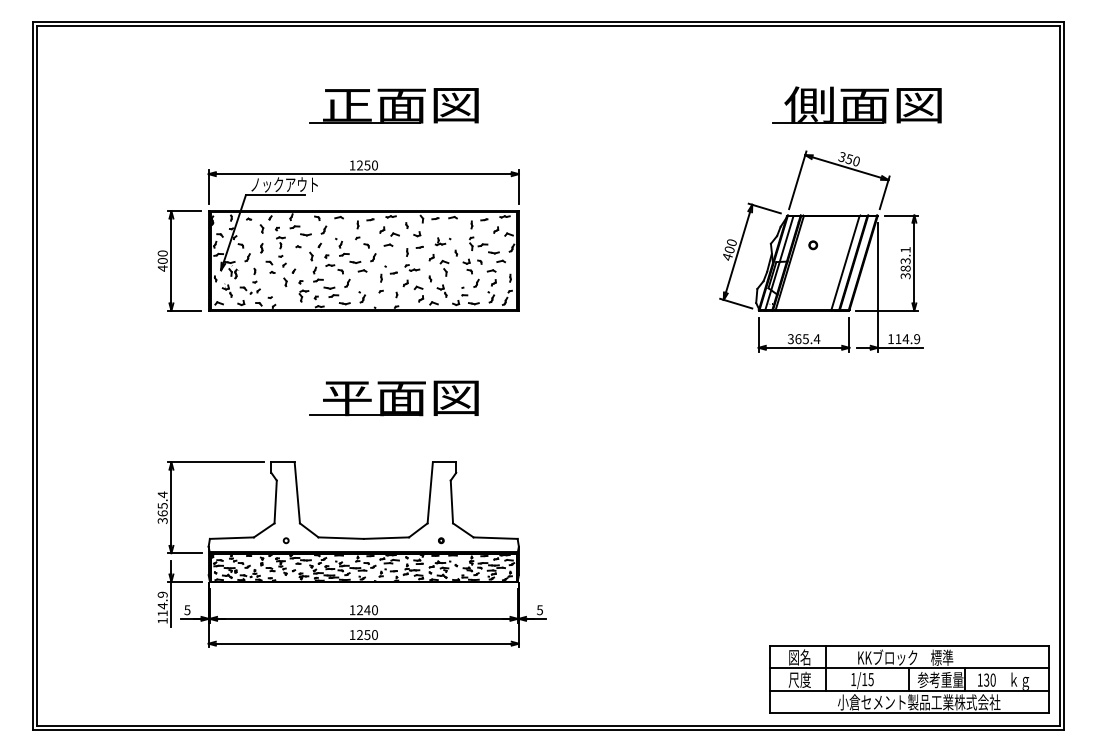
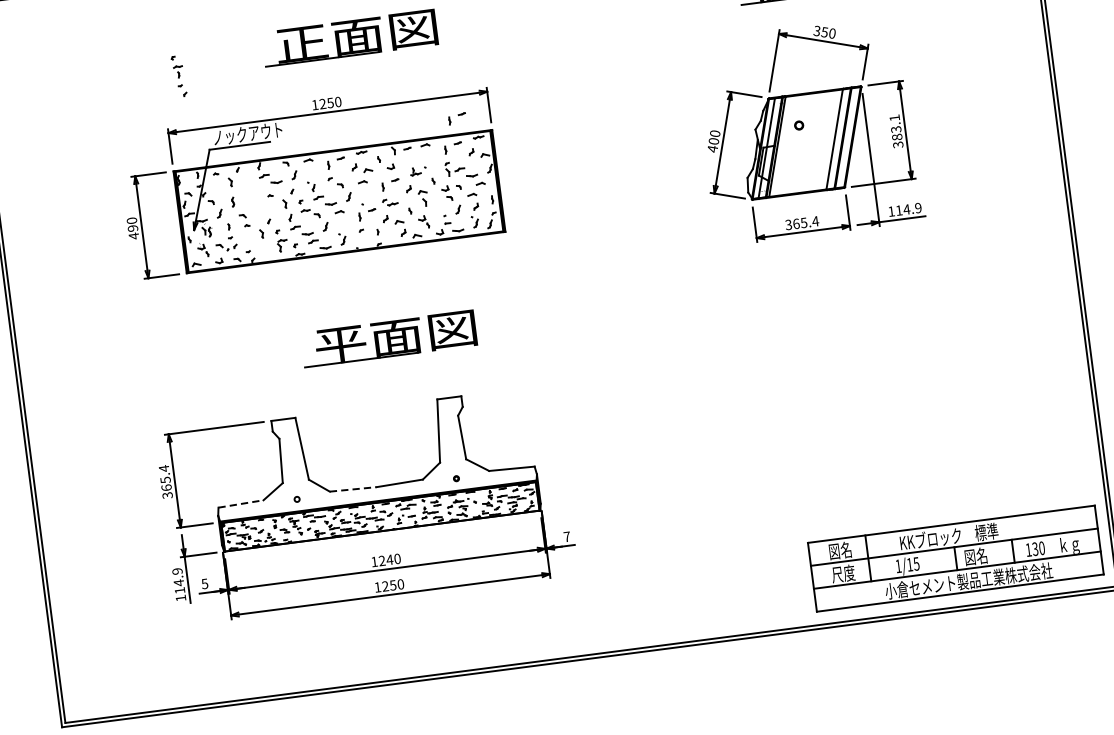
part: (486, 195) -> (456, 117), added
part: (280, 246) -> (178, 75), moved
text: (162, 261) -> (132, 229), 400 -> 490
line: (232, 538) -> (241, 504), solid -> dashed
line: (341, 538) -> (353, 489), solid -> dashed
text: (540, 610) -> (567, 537), 5 -> 7
text: (940, 679) -> (987, 554), 参考重量 -> 図名

